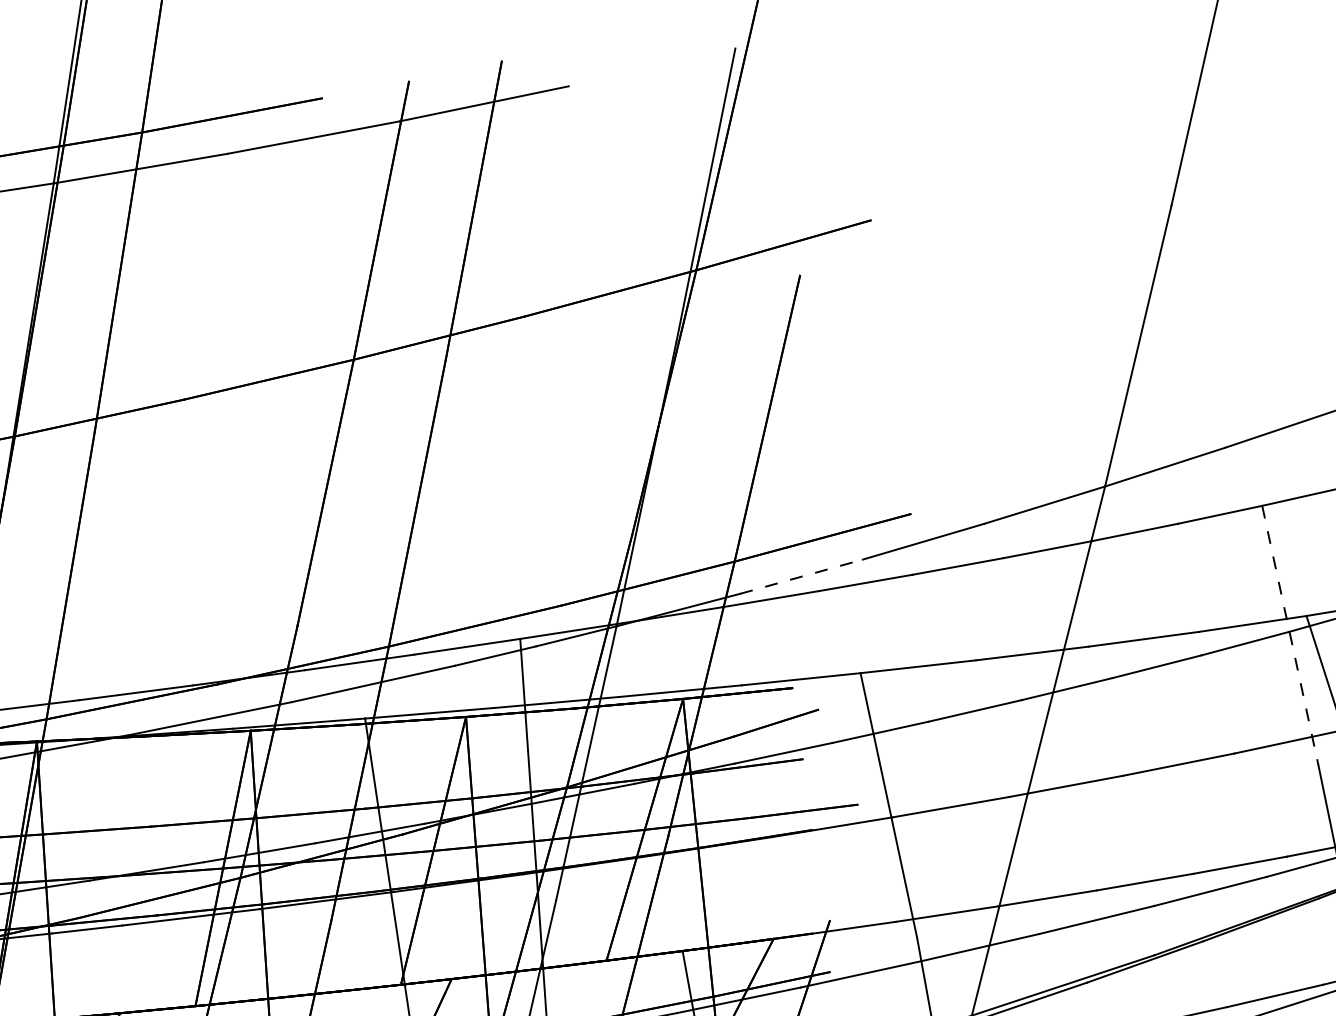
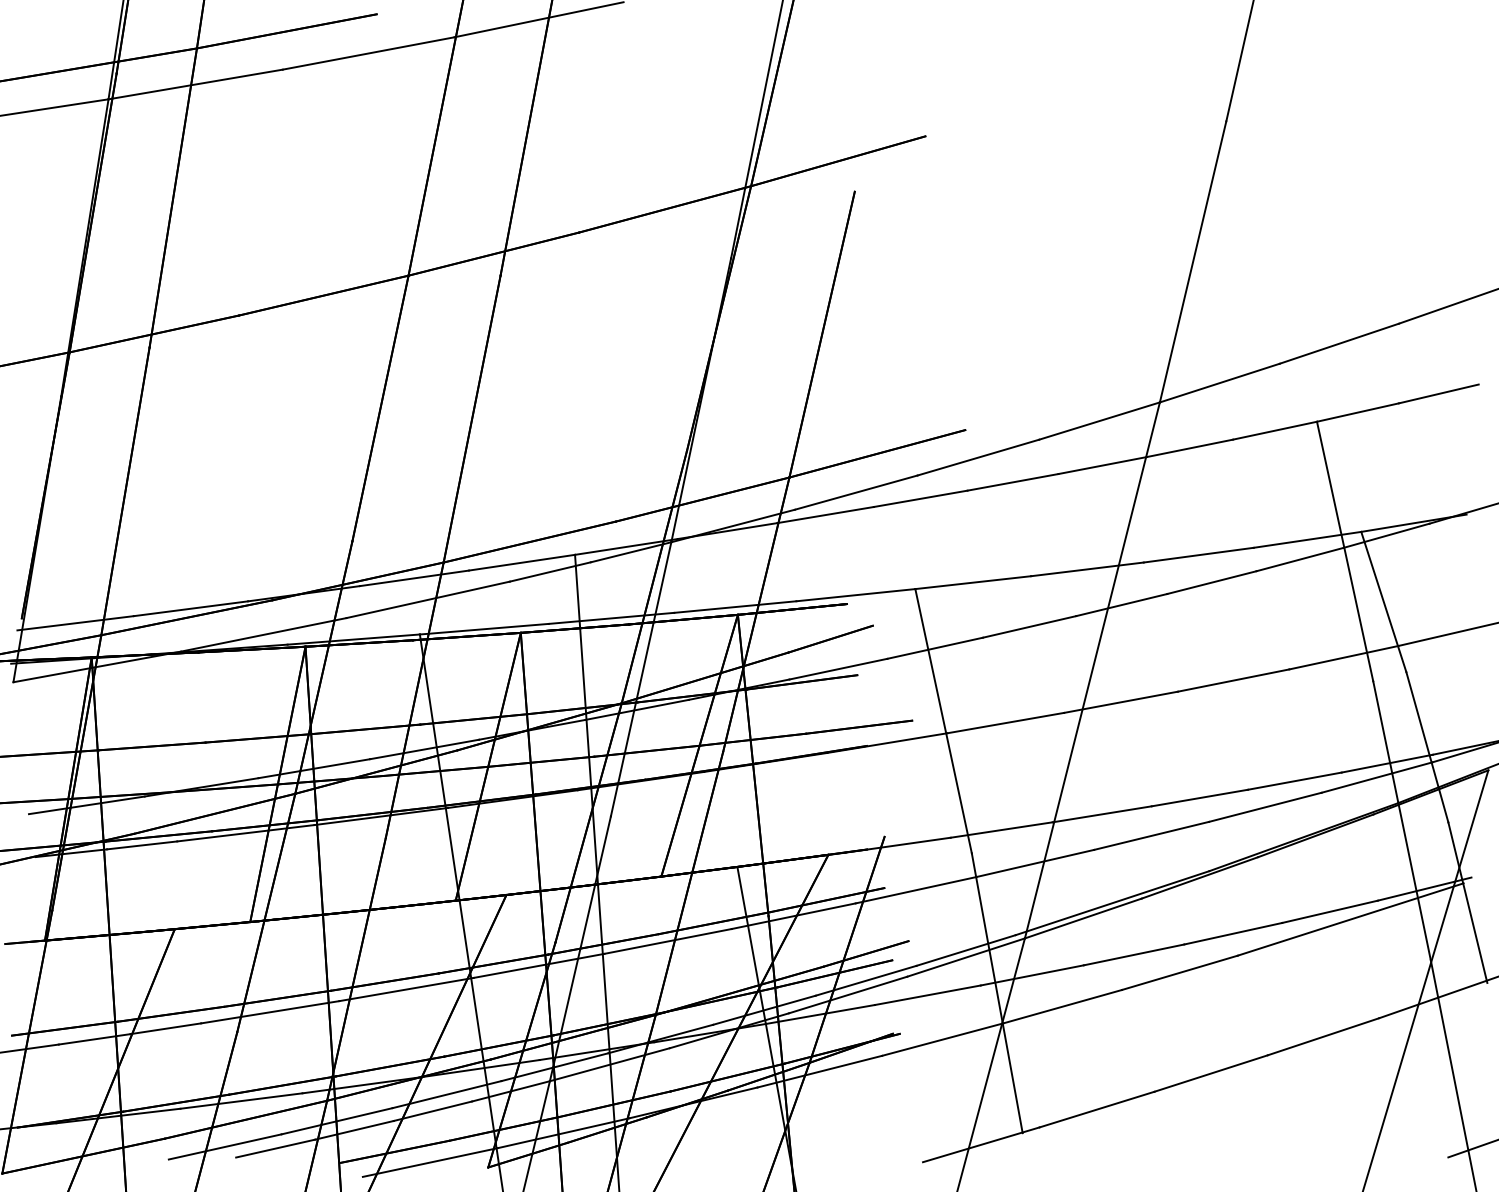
line: (801, 576) -> (856, 492), dashed -> solid
line: (1290, 635) -> (1345, 551), dashed -> solid

